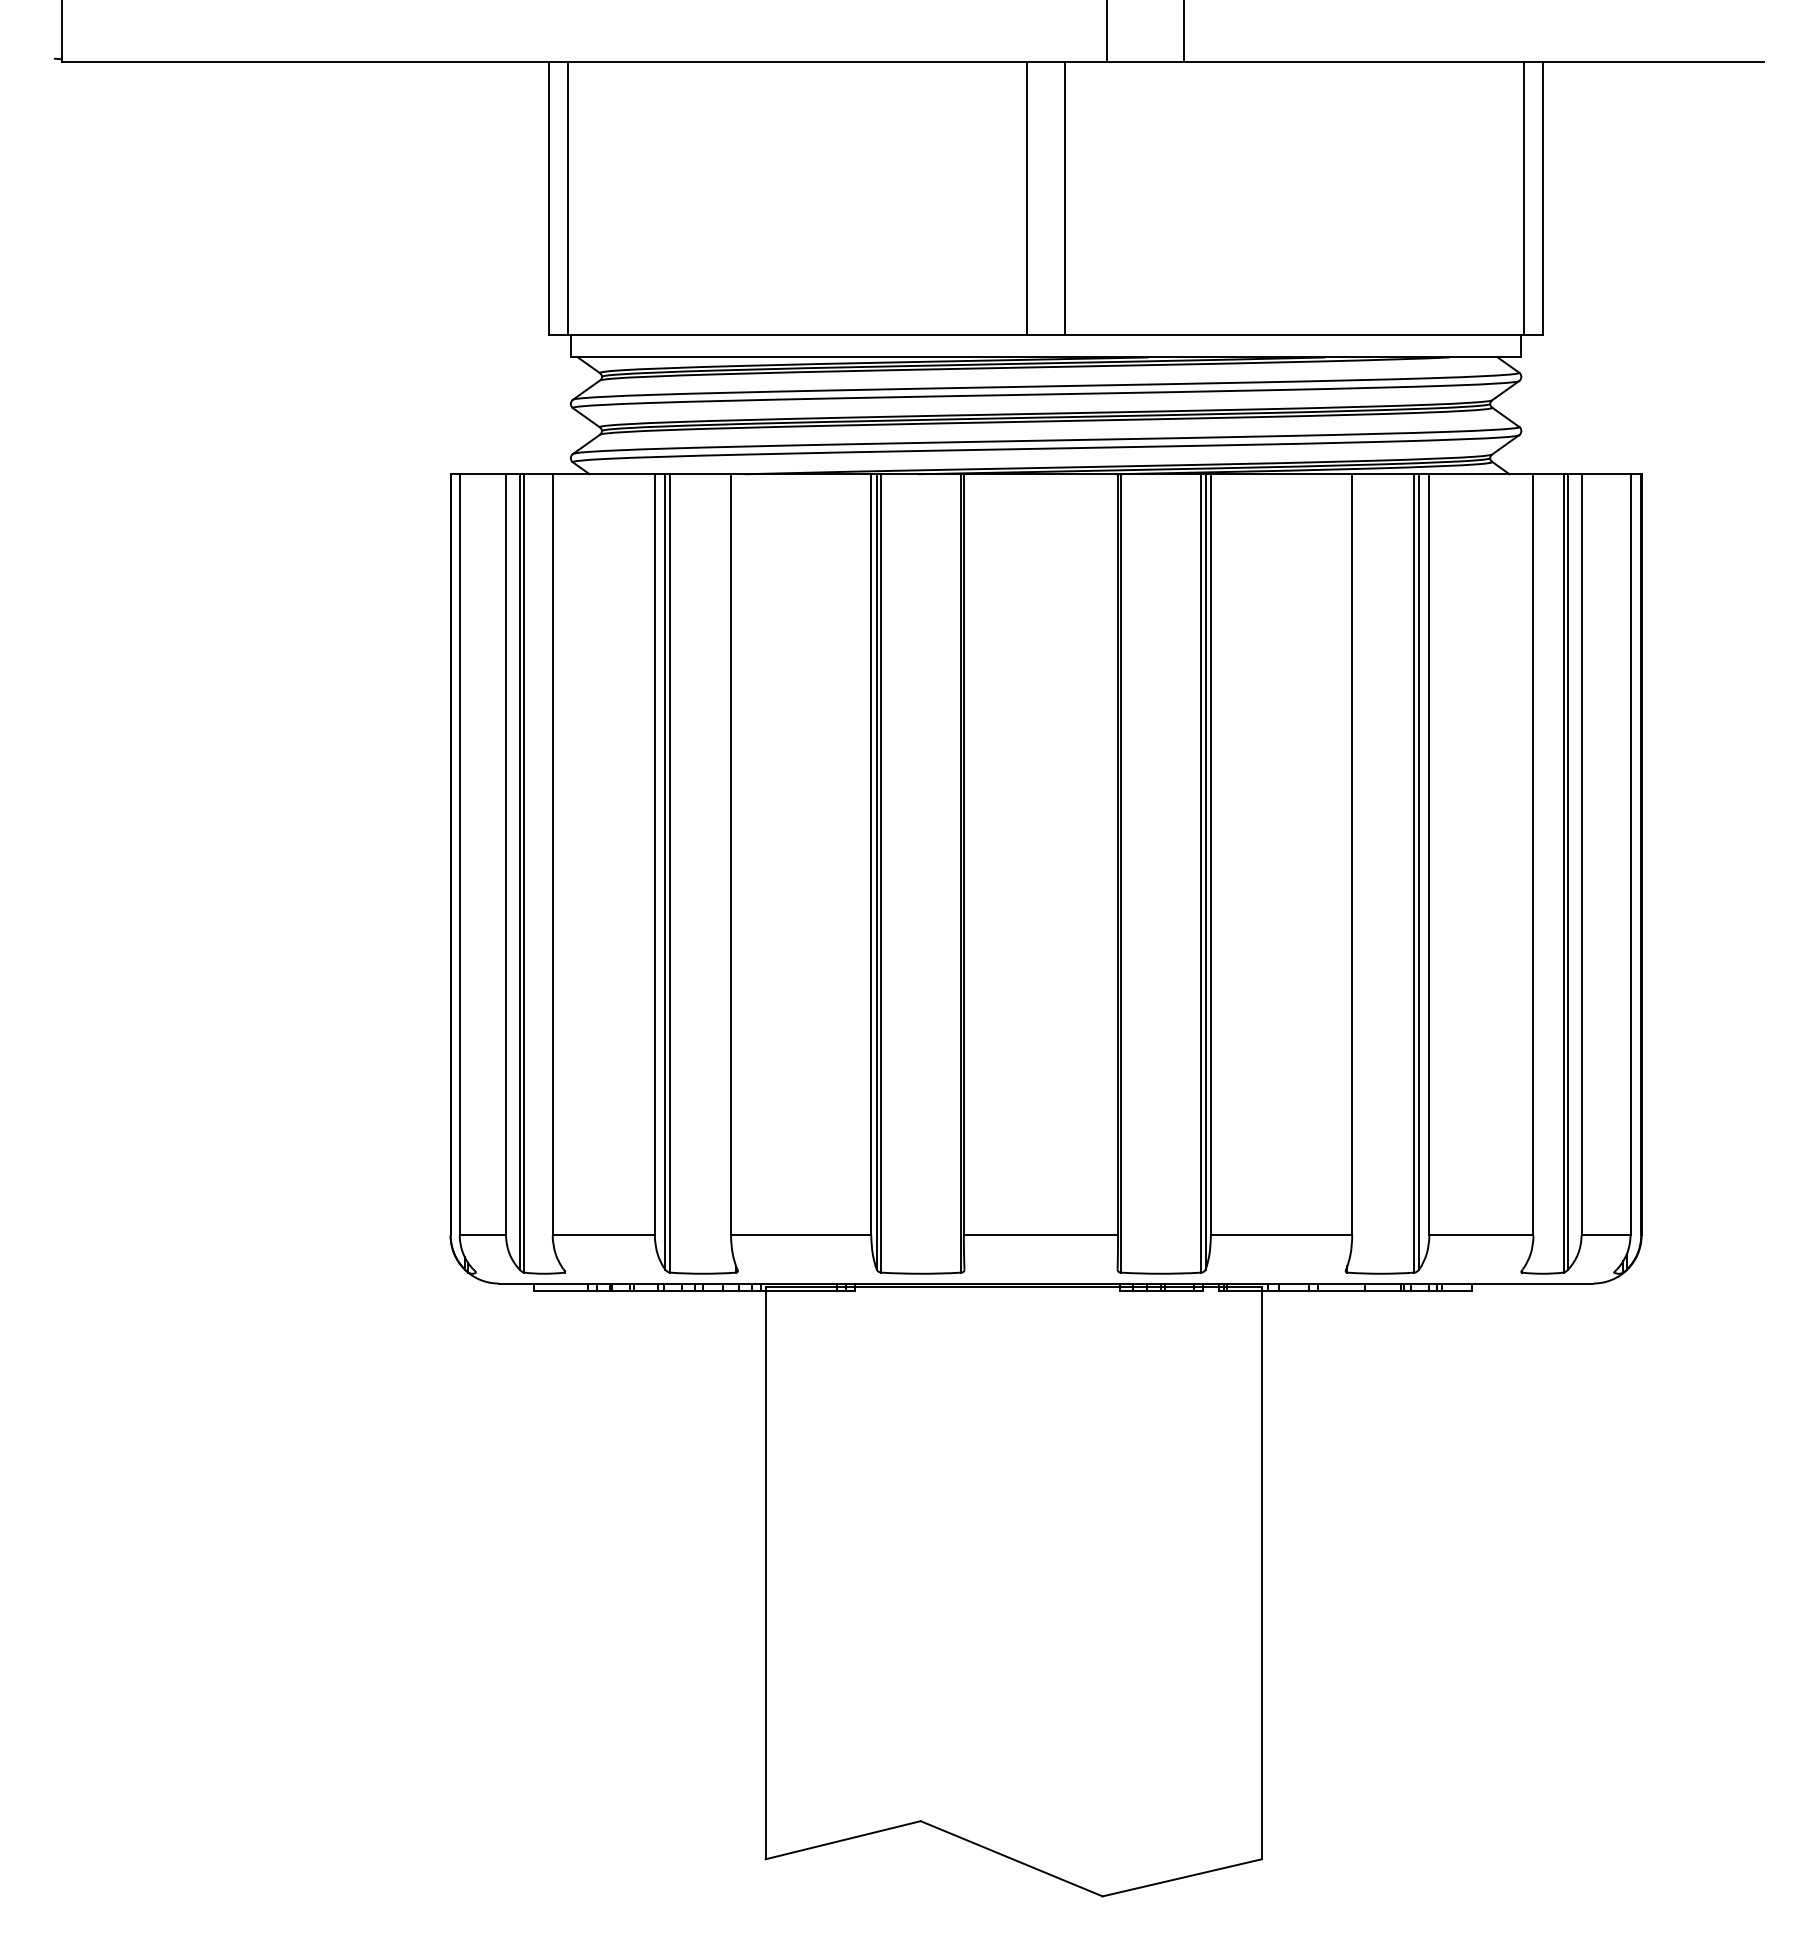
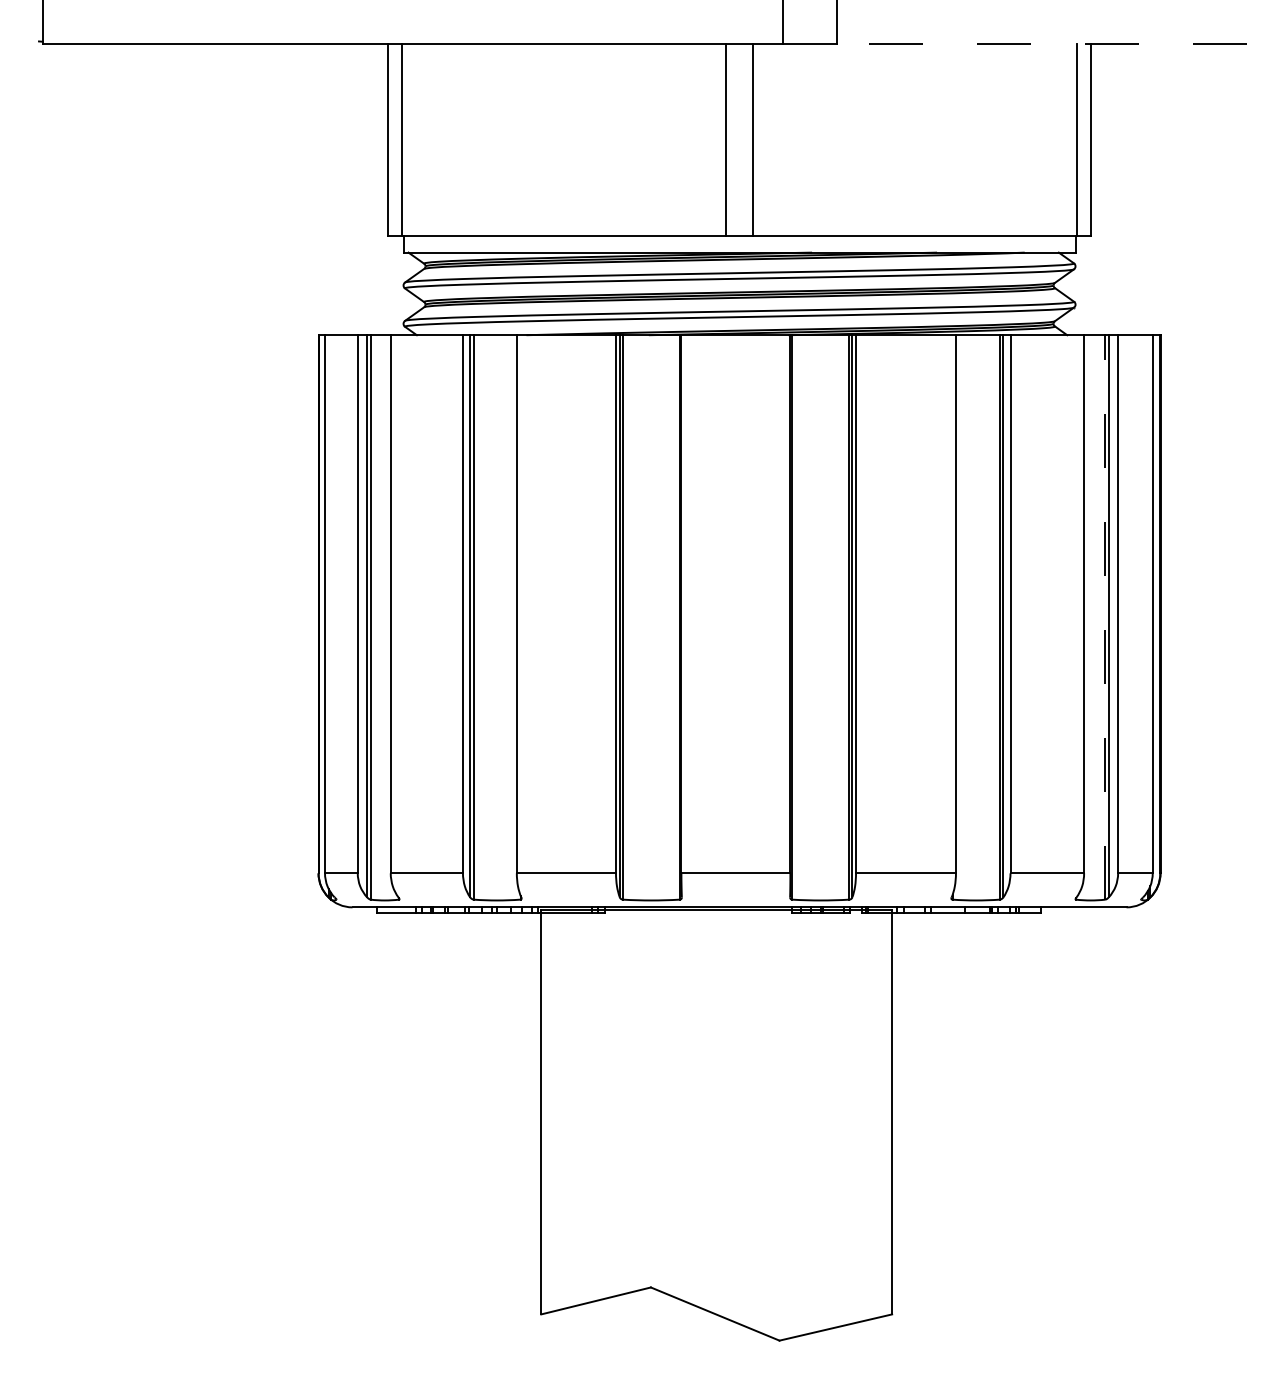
line: (1473, 62) -> (1041, 44), solid -> dashed
line: (1563, 872) -> (1105, 616), solid -> dashed

